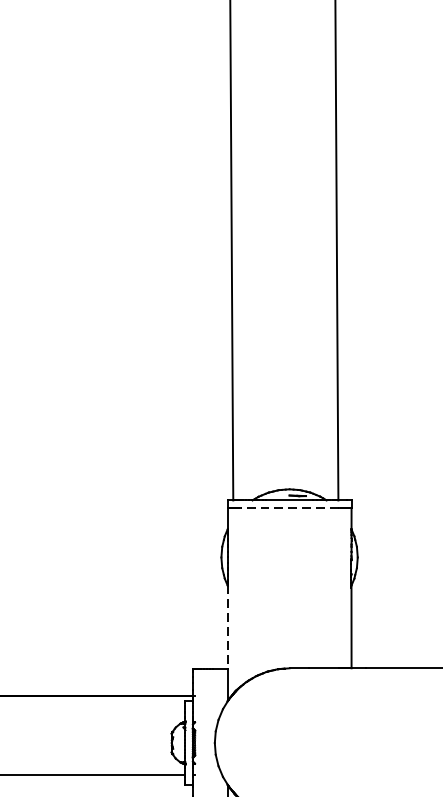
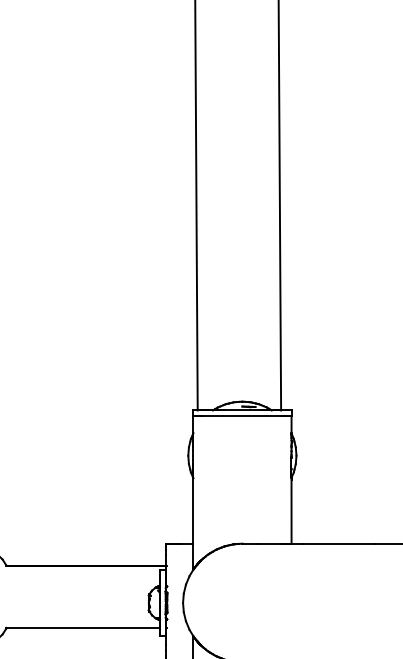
line: (289, 508) -> (242, 416), dashed -> solid
line: (227, 627) -> (193, 511), dashed -> solid

